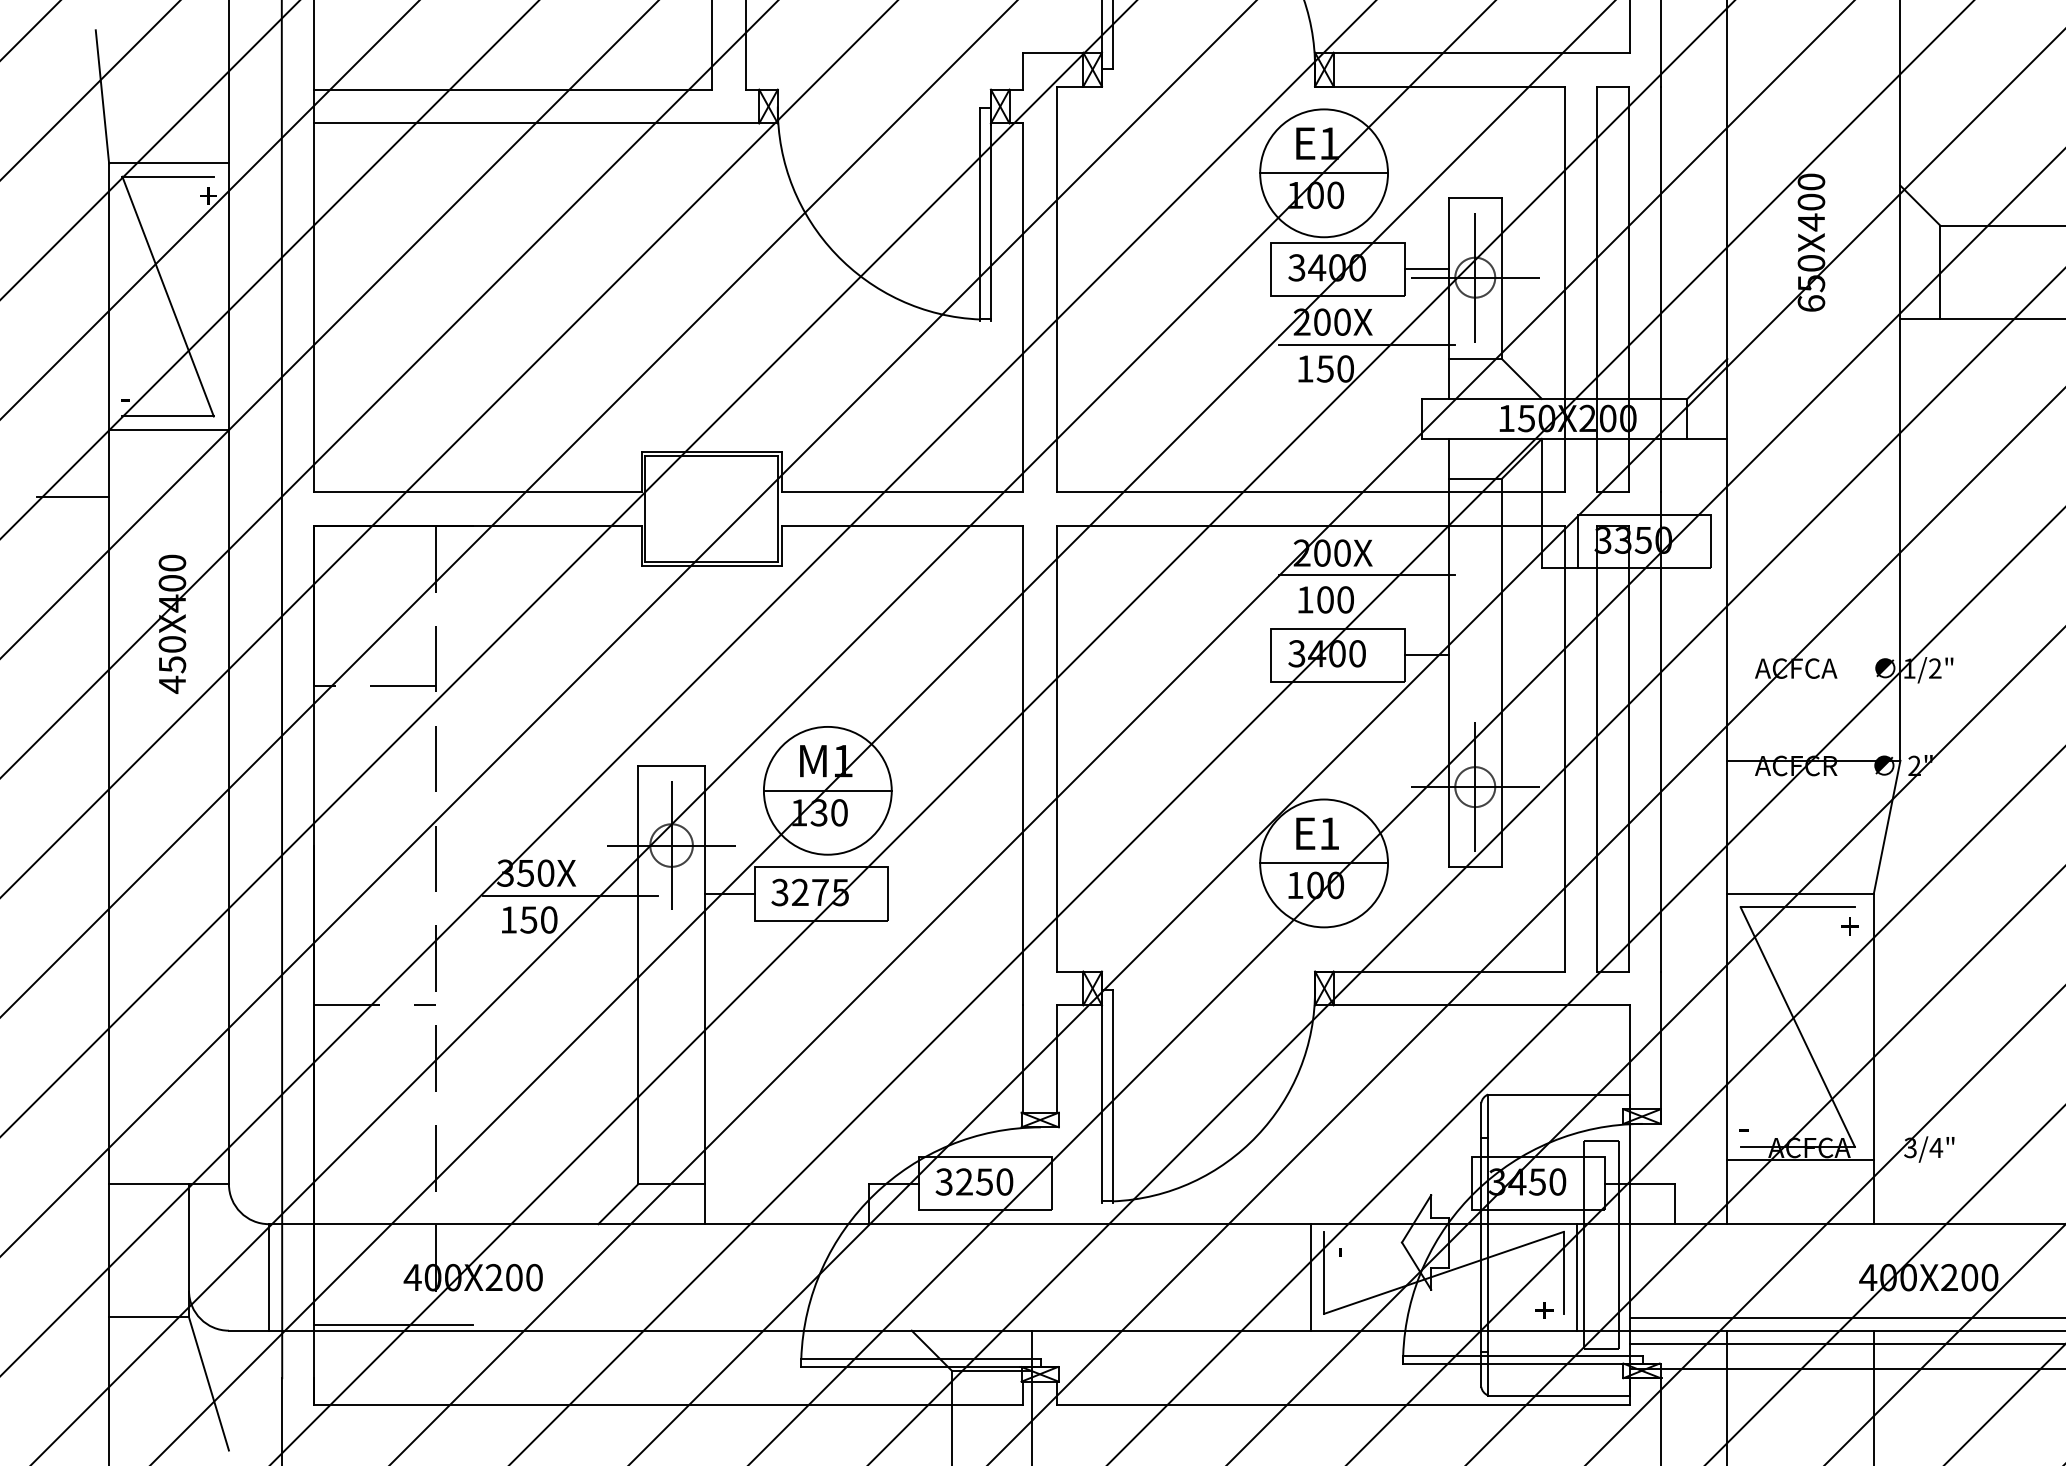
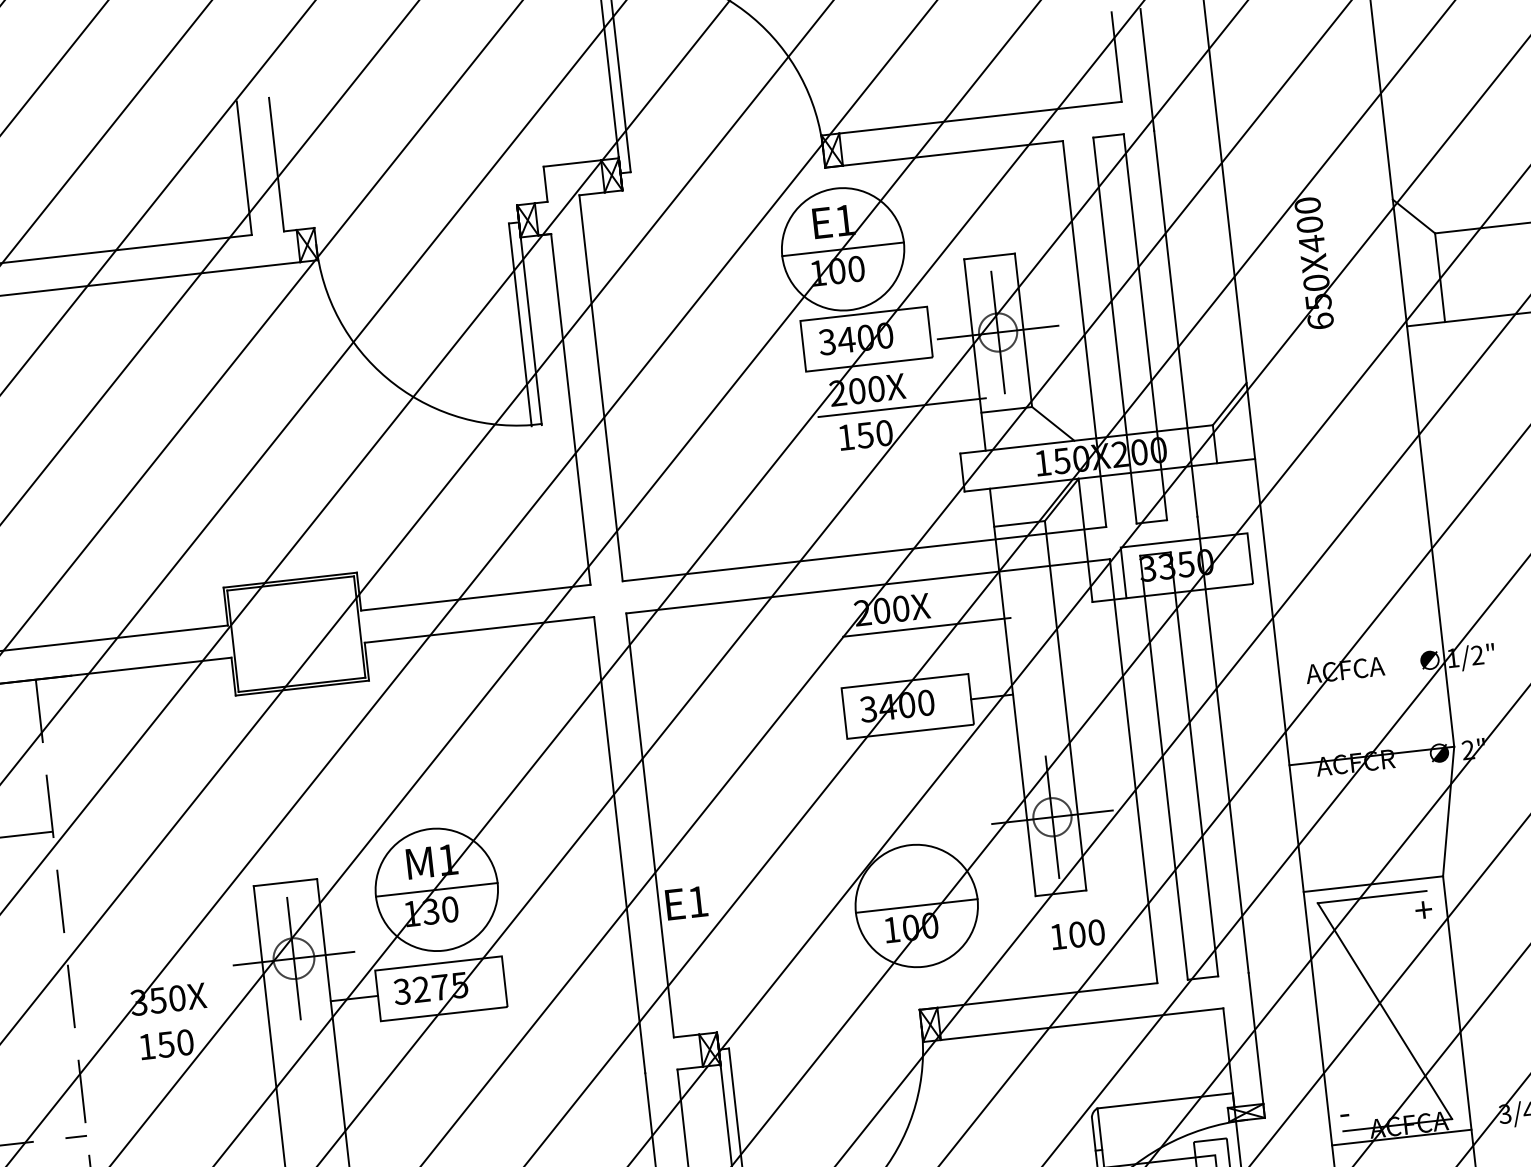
line: (1426, 269) -> (950, 329), removed
text: (1325, 599) -> (1077, 934), moved
text: (1317, 833) -> (686, 902), moved
line: (570, 895) -> (203, 1016), removed

